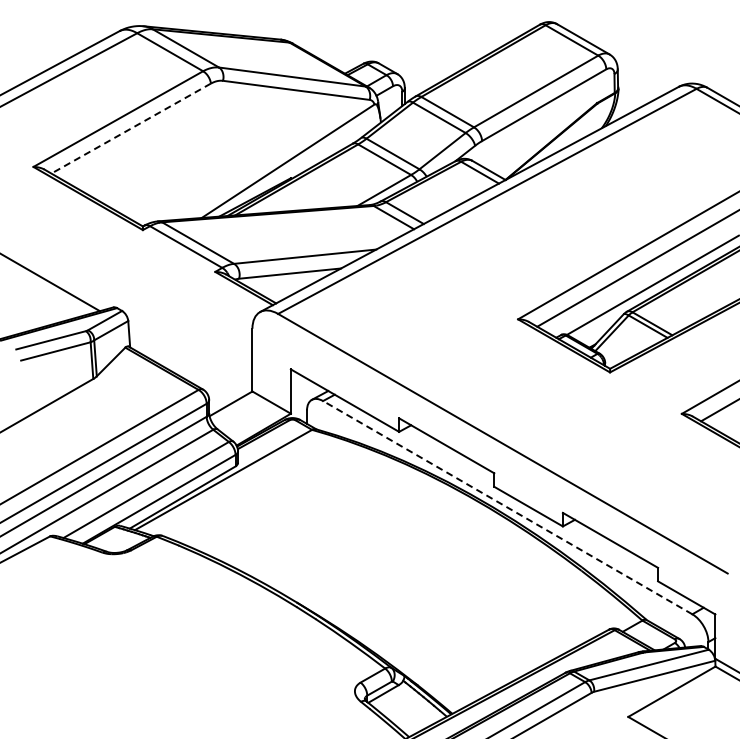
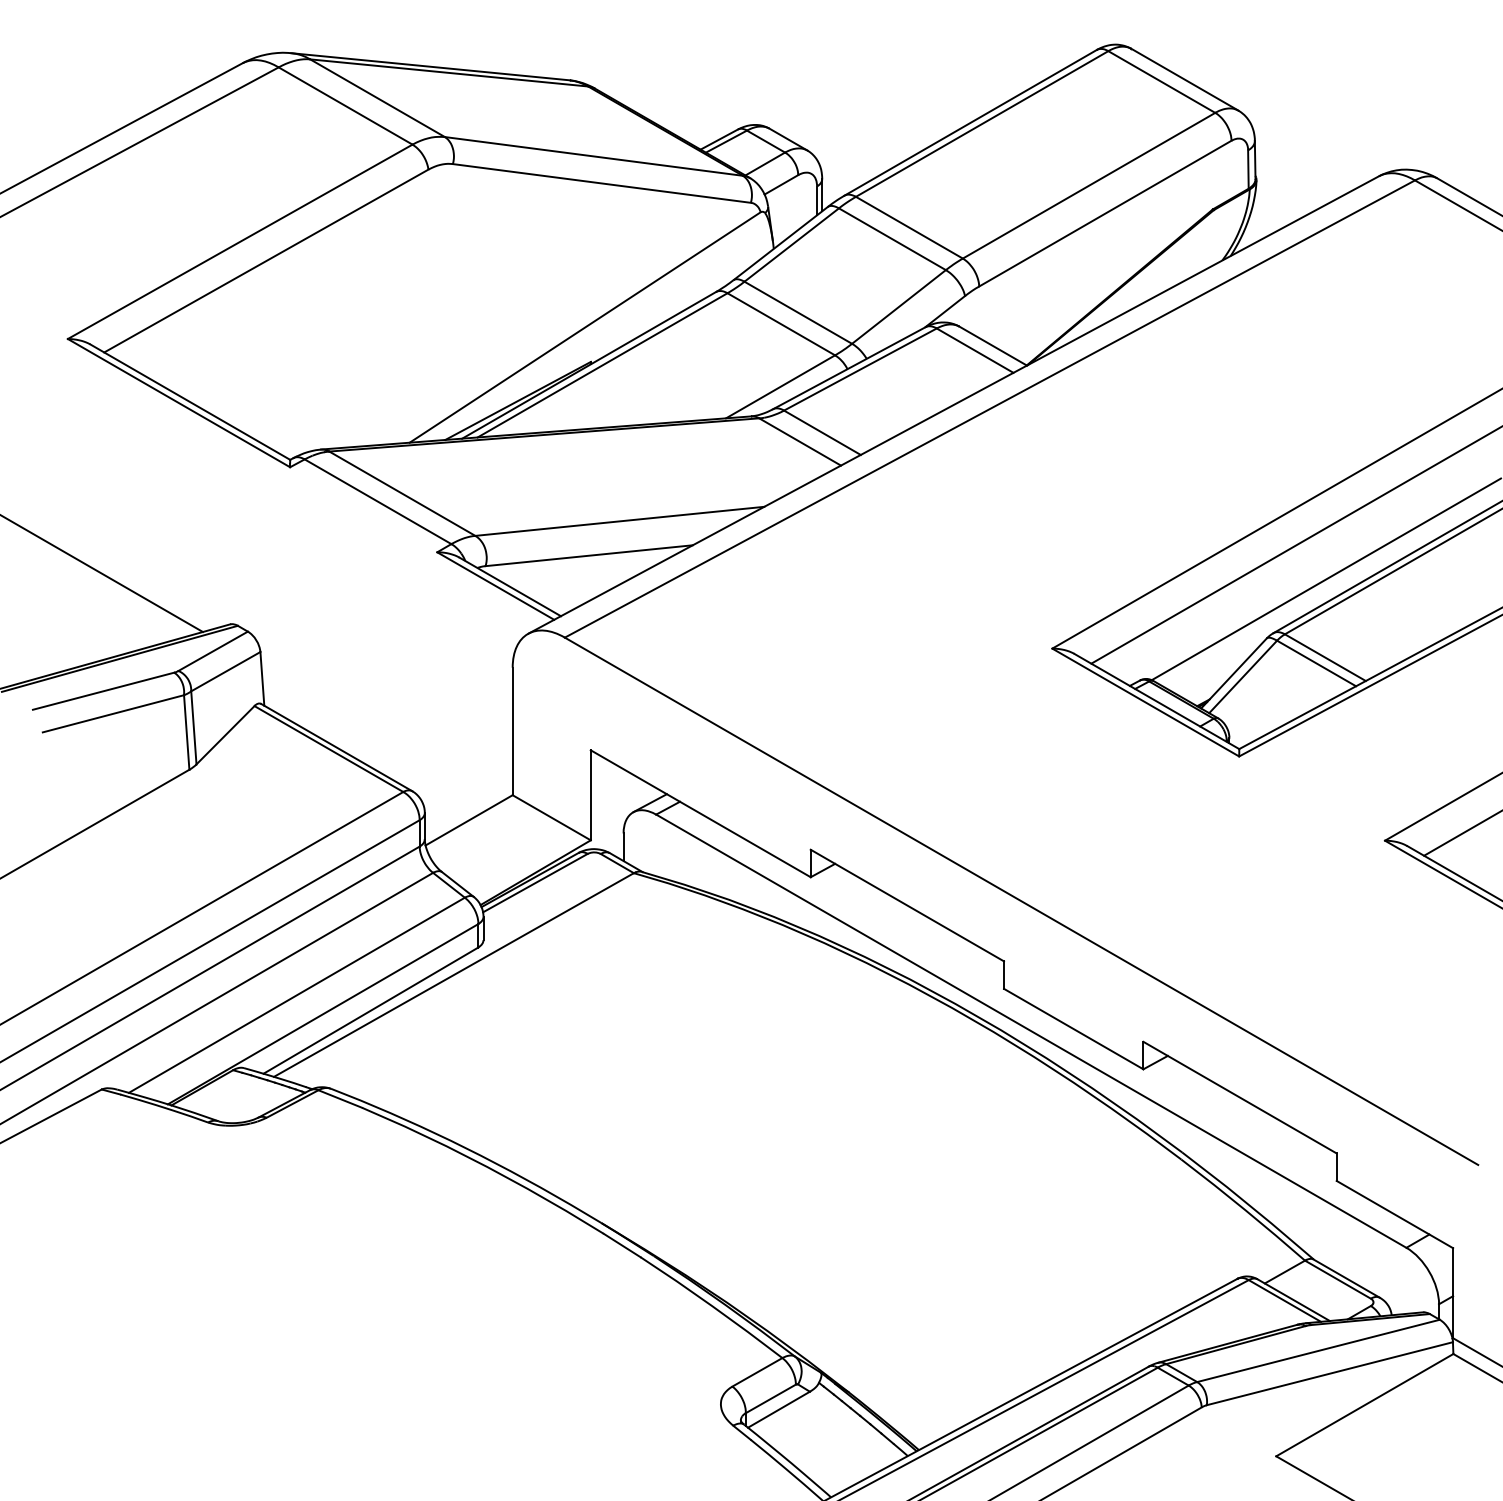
line: (131, 128) -> (266, 260), dashed -> solid
line: (507, 507) -> (1030, 1030), dashed -> solid

